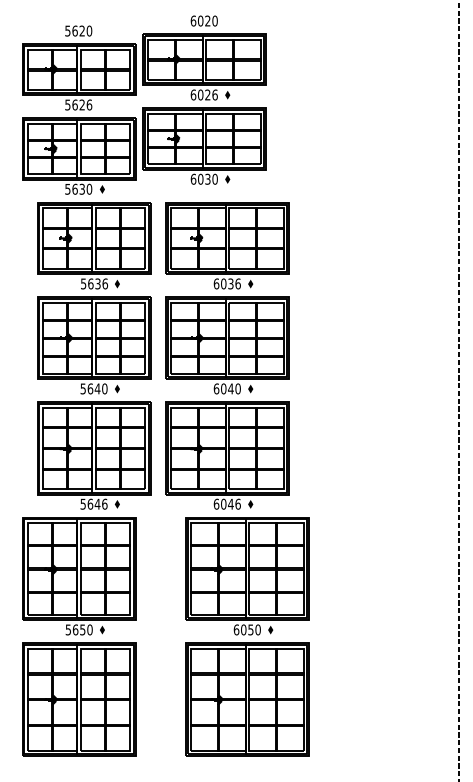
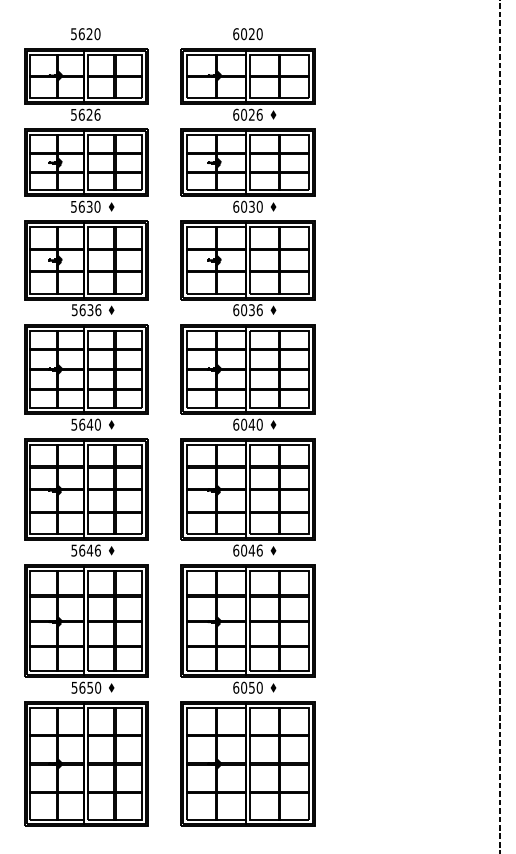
part: (204, 99) -> (248, 119), moved
part: (94, 355) -> (86, 388), moved
part: (247, 636) -> (248, 694), moved

